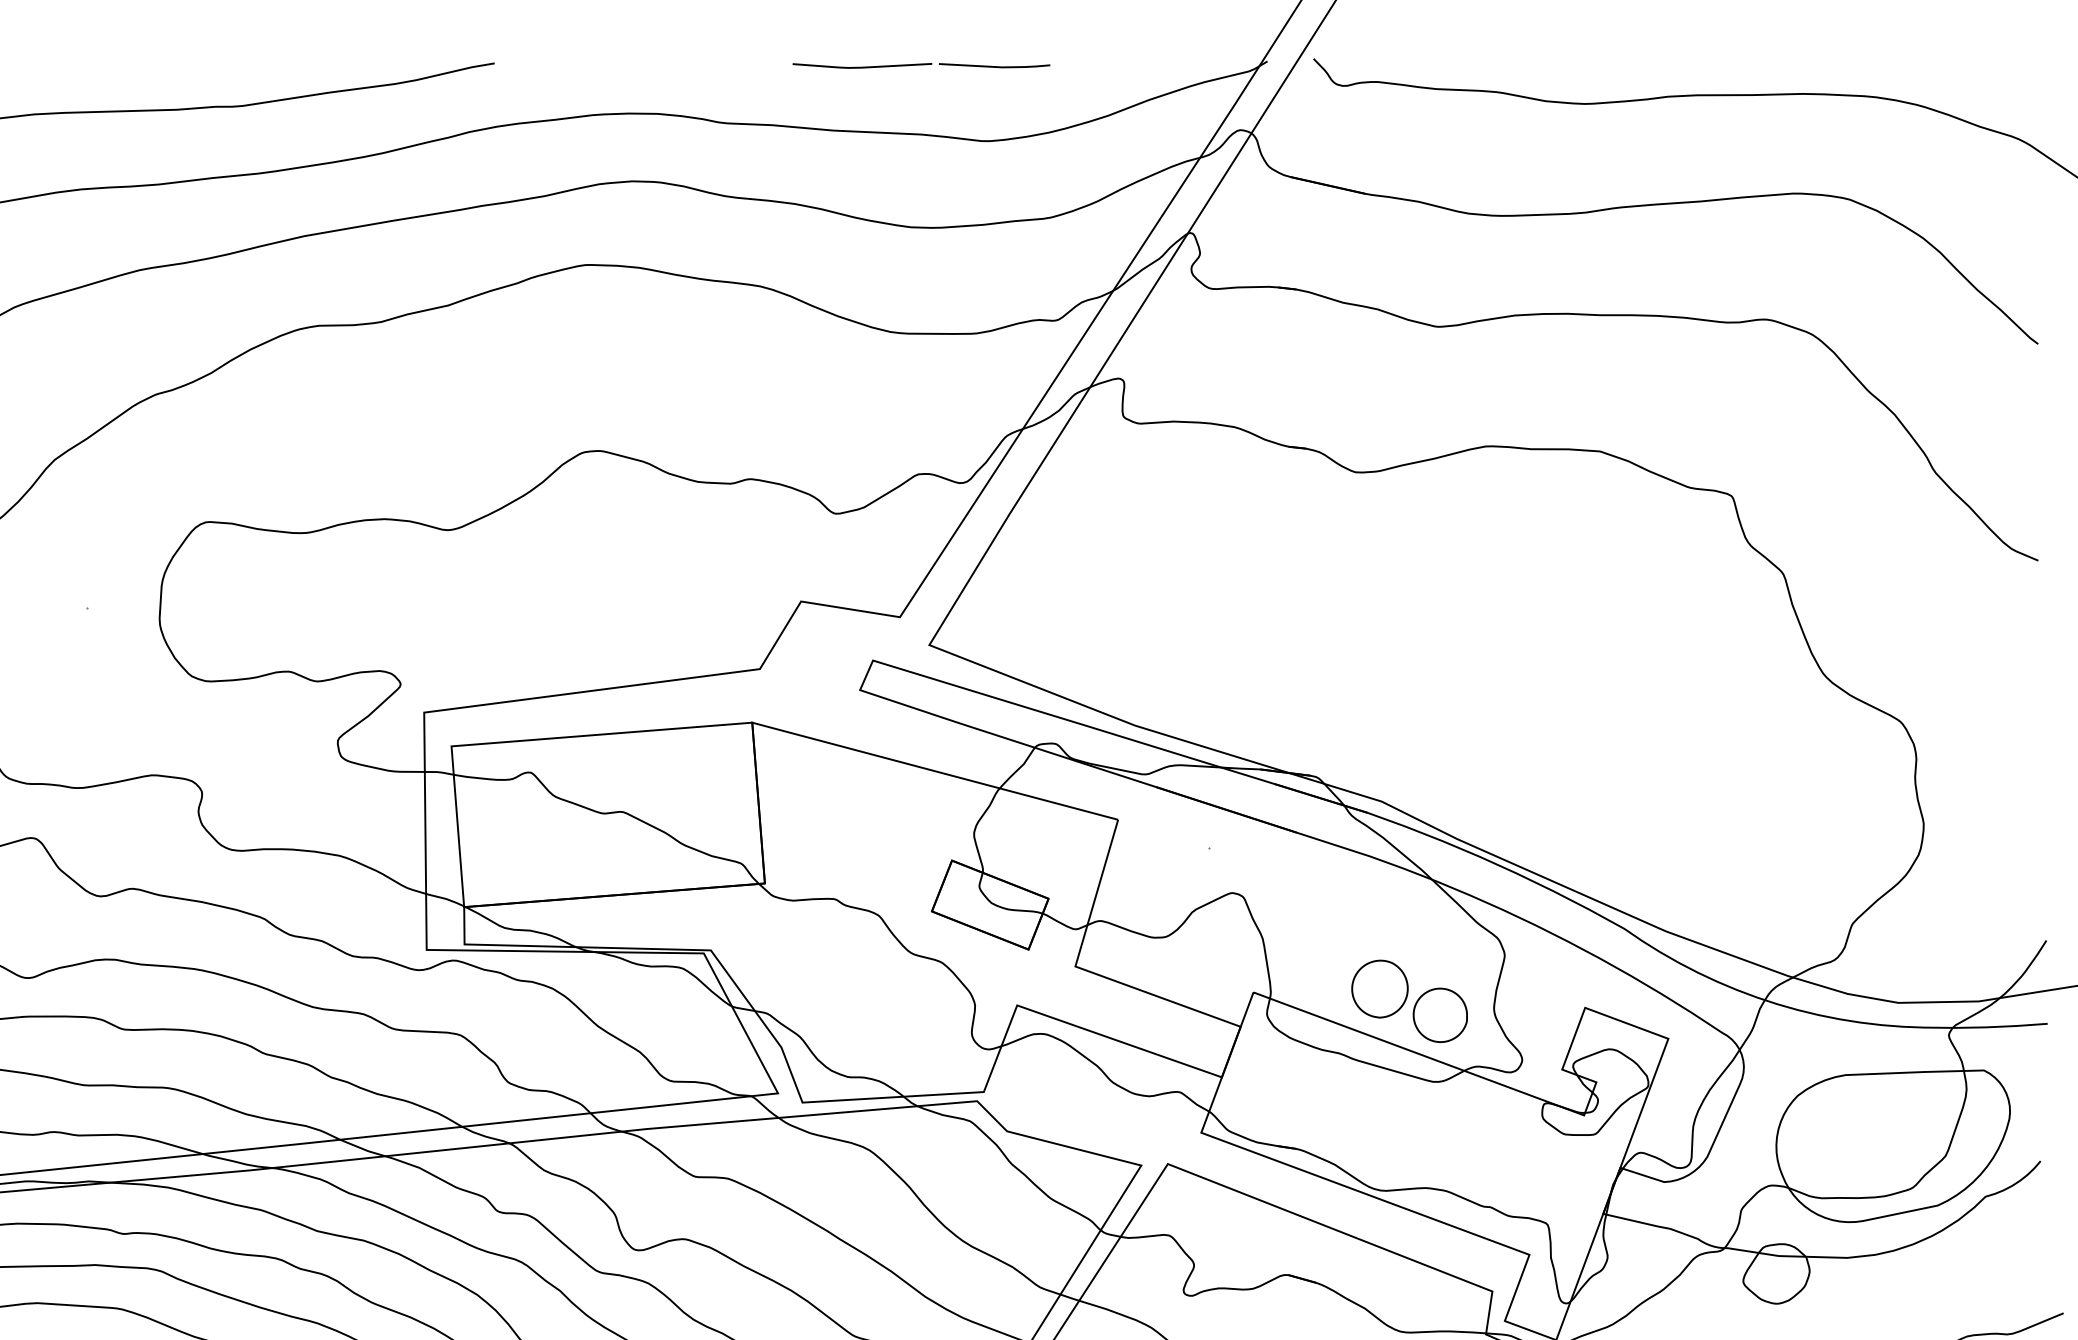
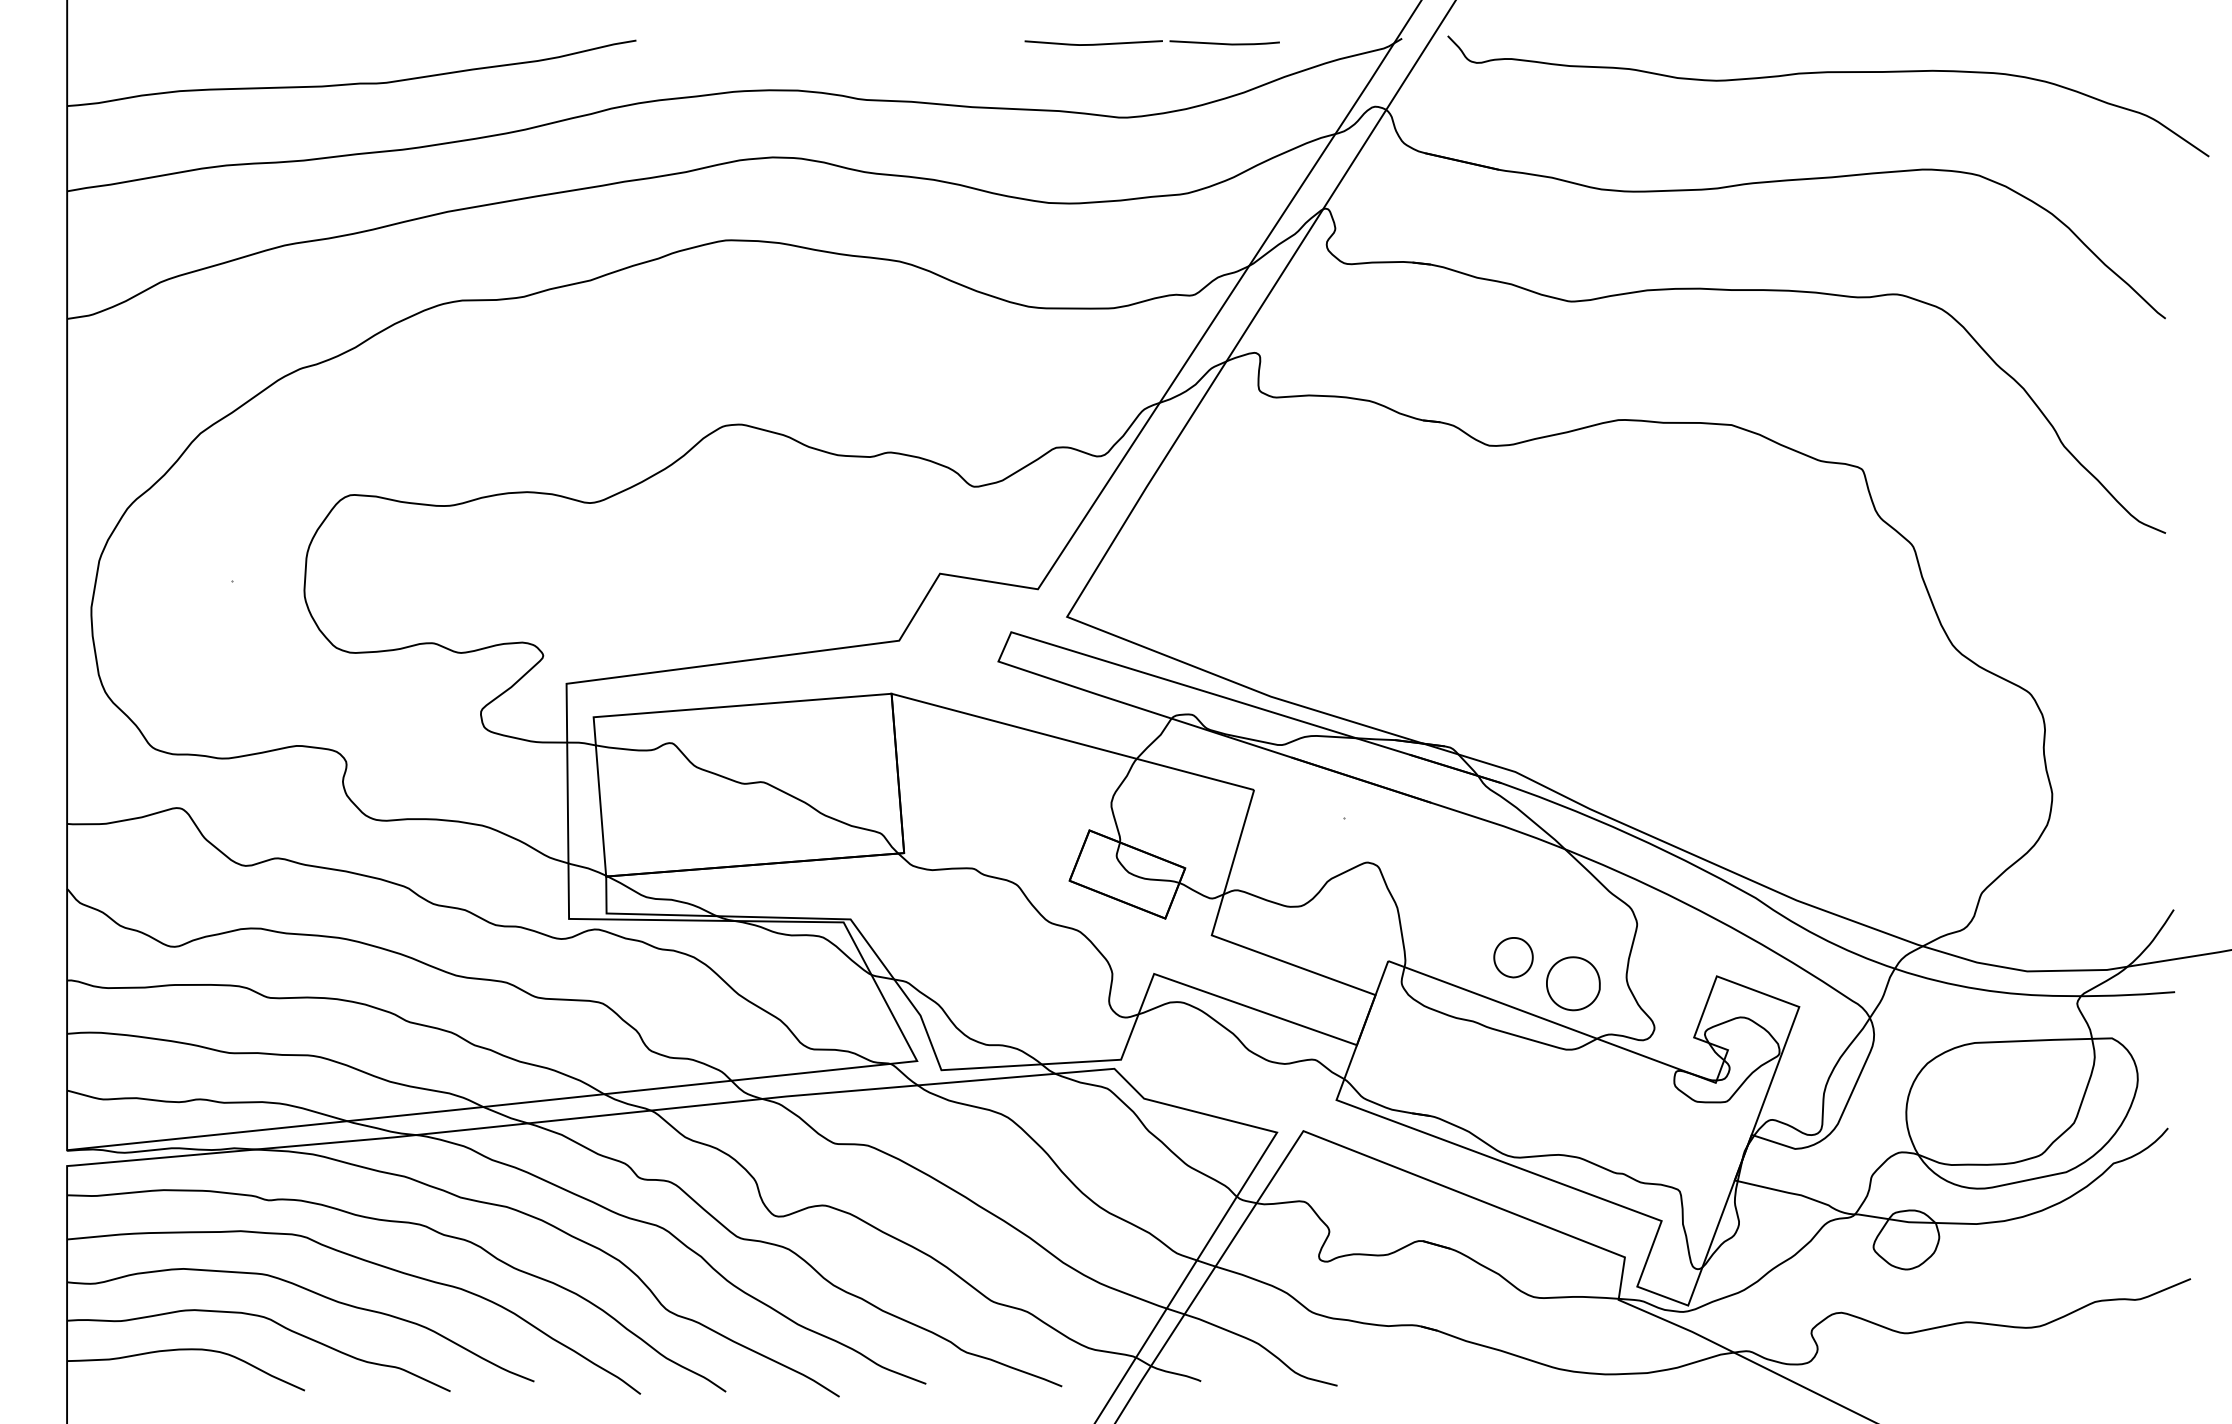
part: (920, 65) -> (1151, 42), moved
part: (1379, 988) -> (1513, 957), size x0.7

